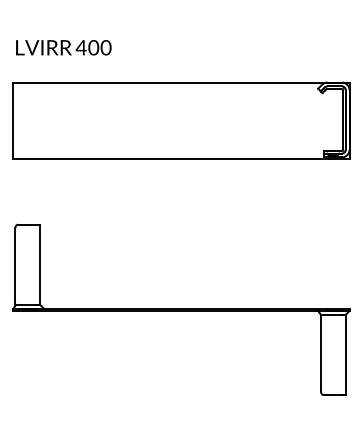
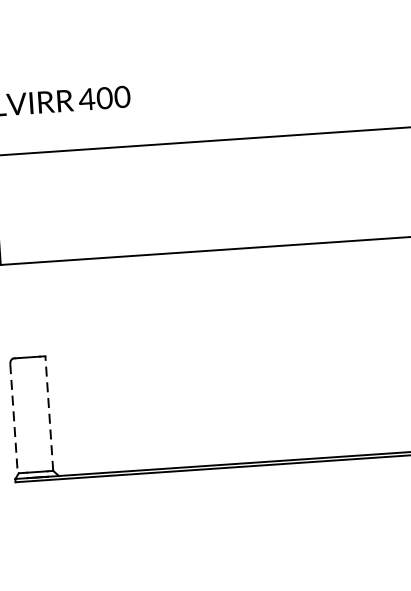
line: (40, 264) -> (49, 413), solid -> dashed
line: (15, 267) -> (14, 419), solid -> dashed

